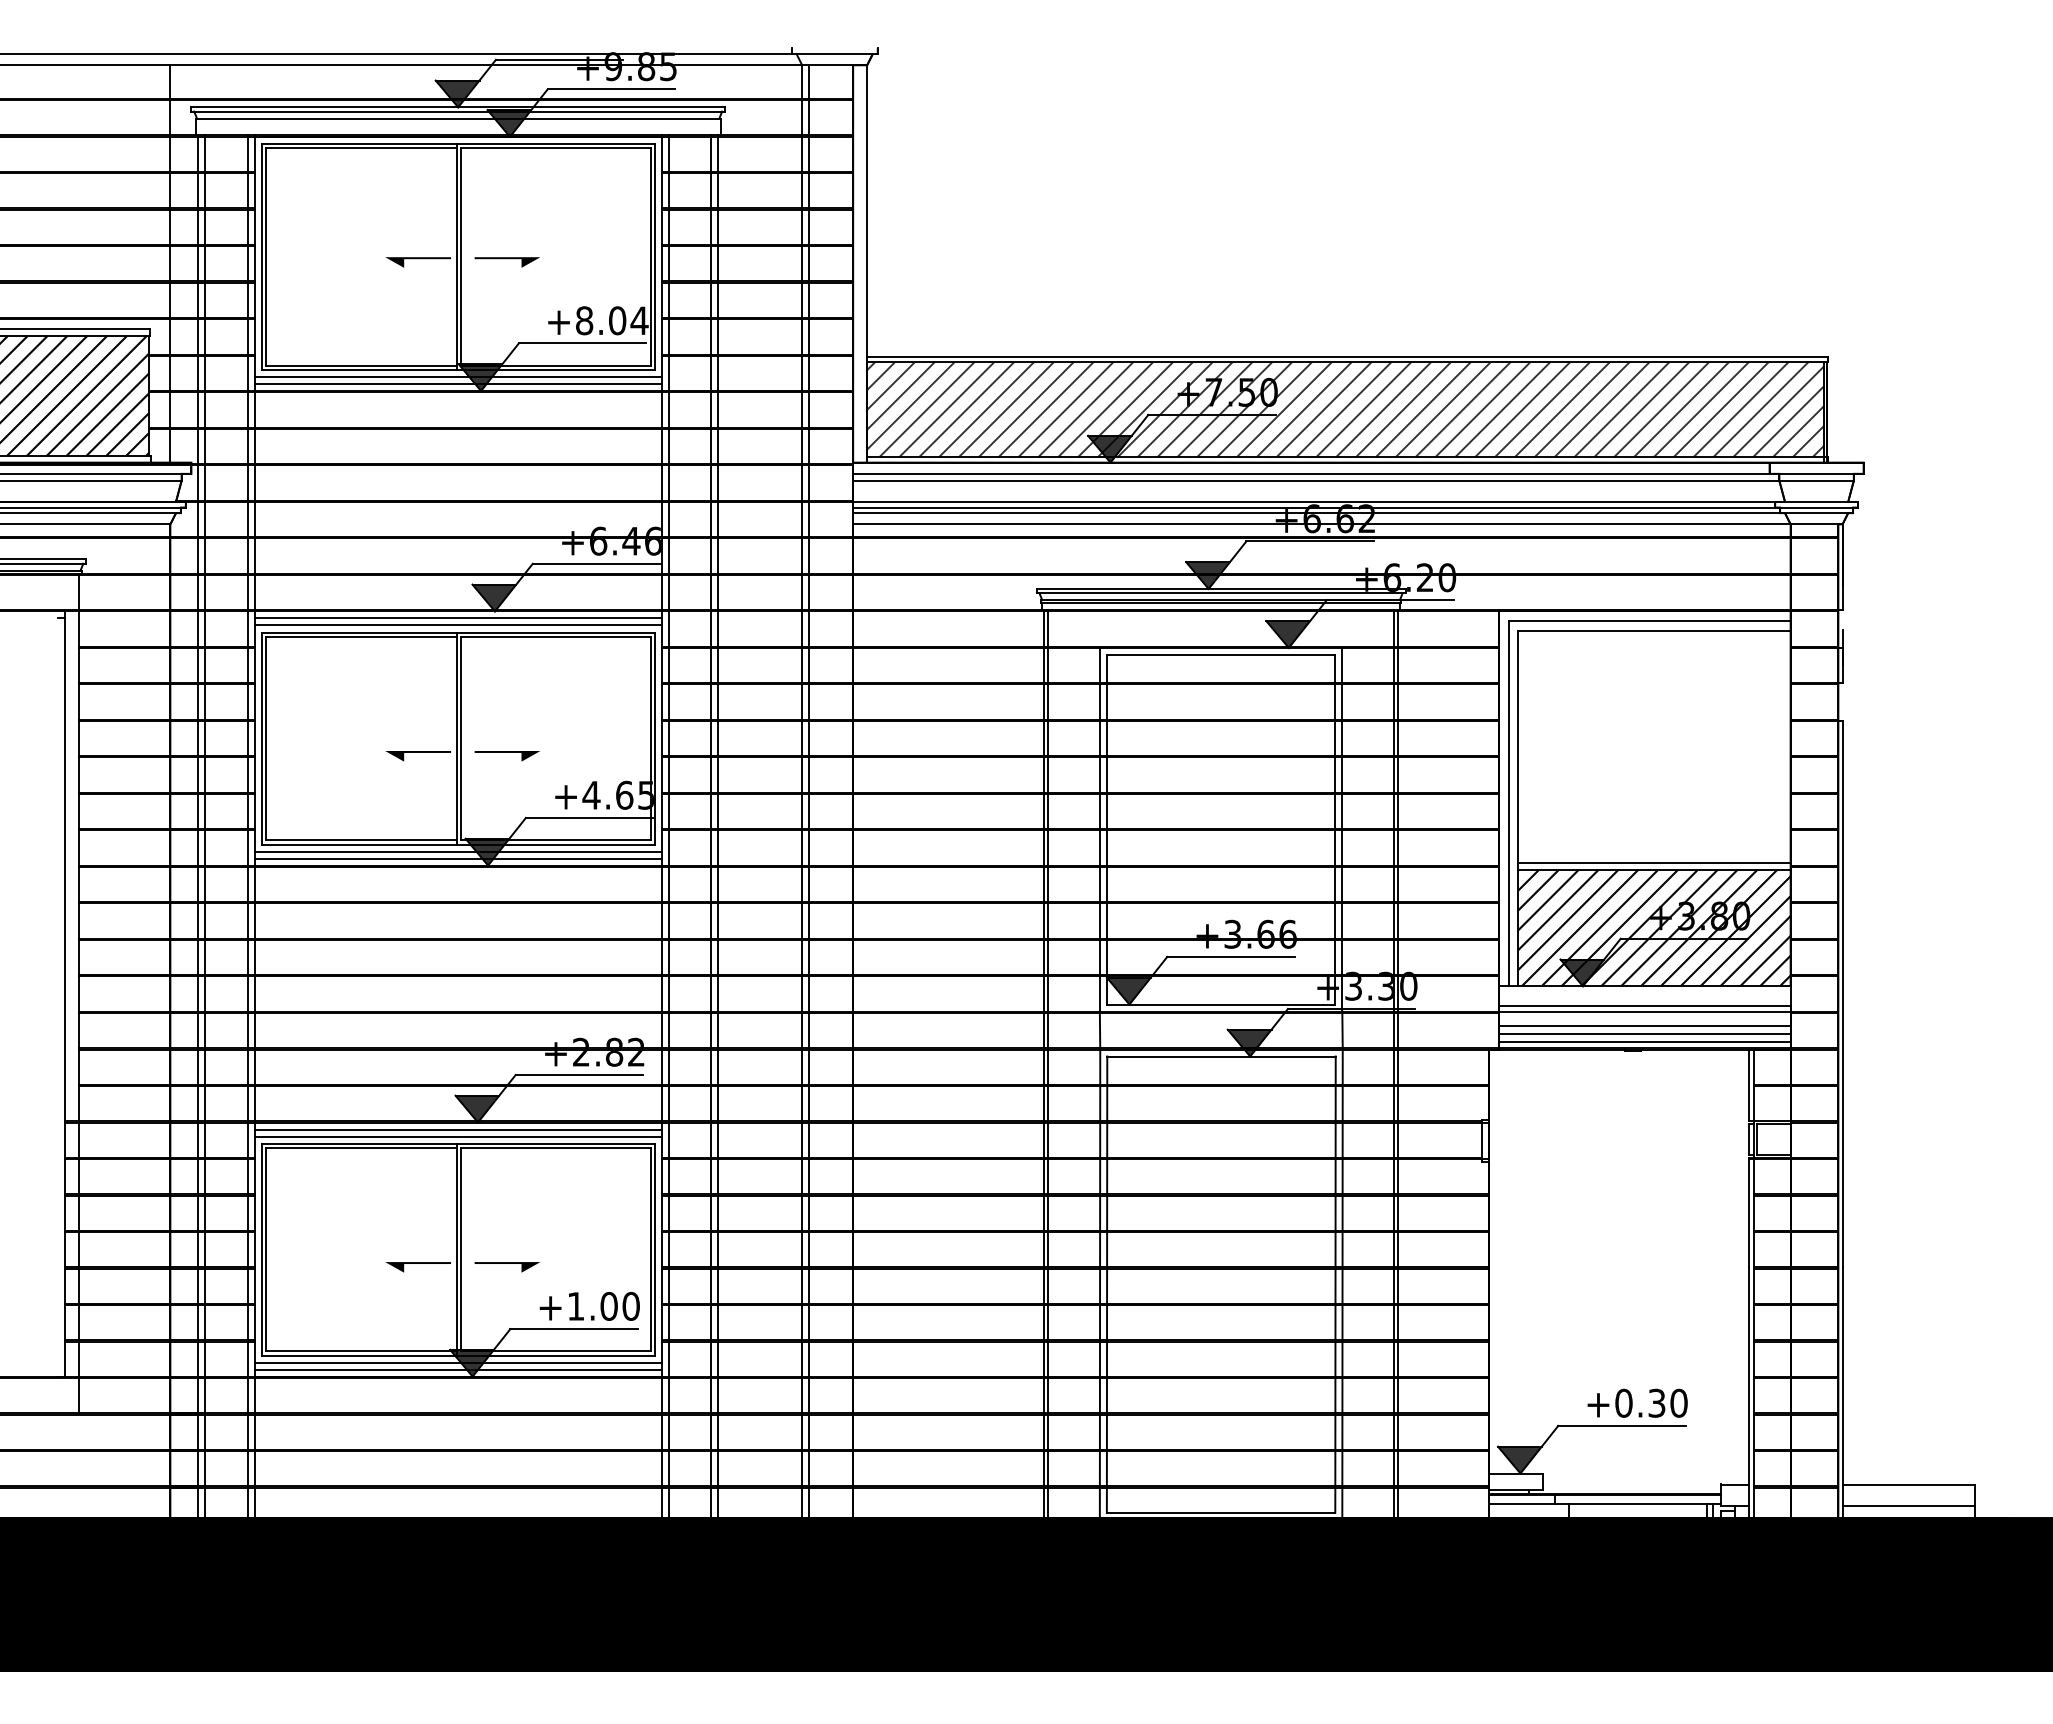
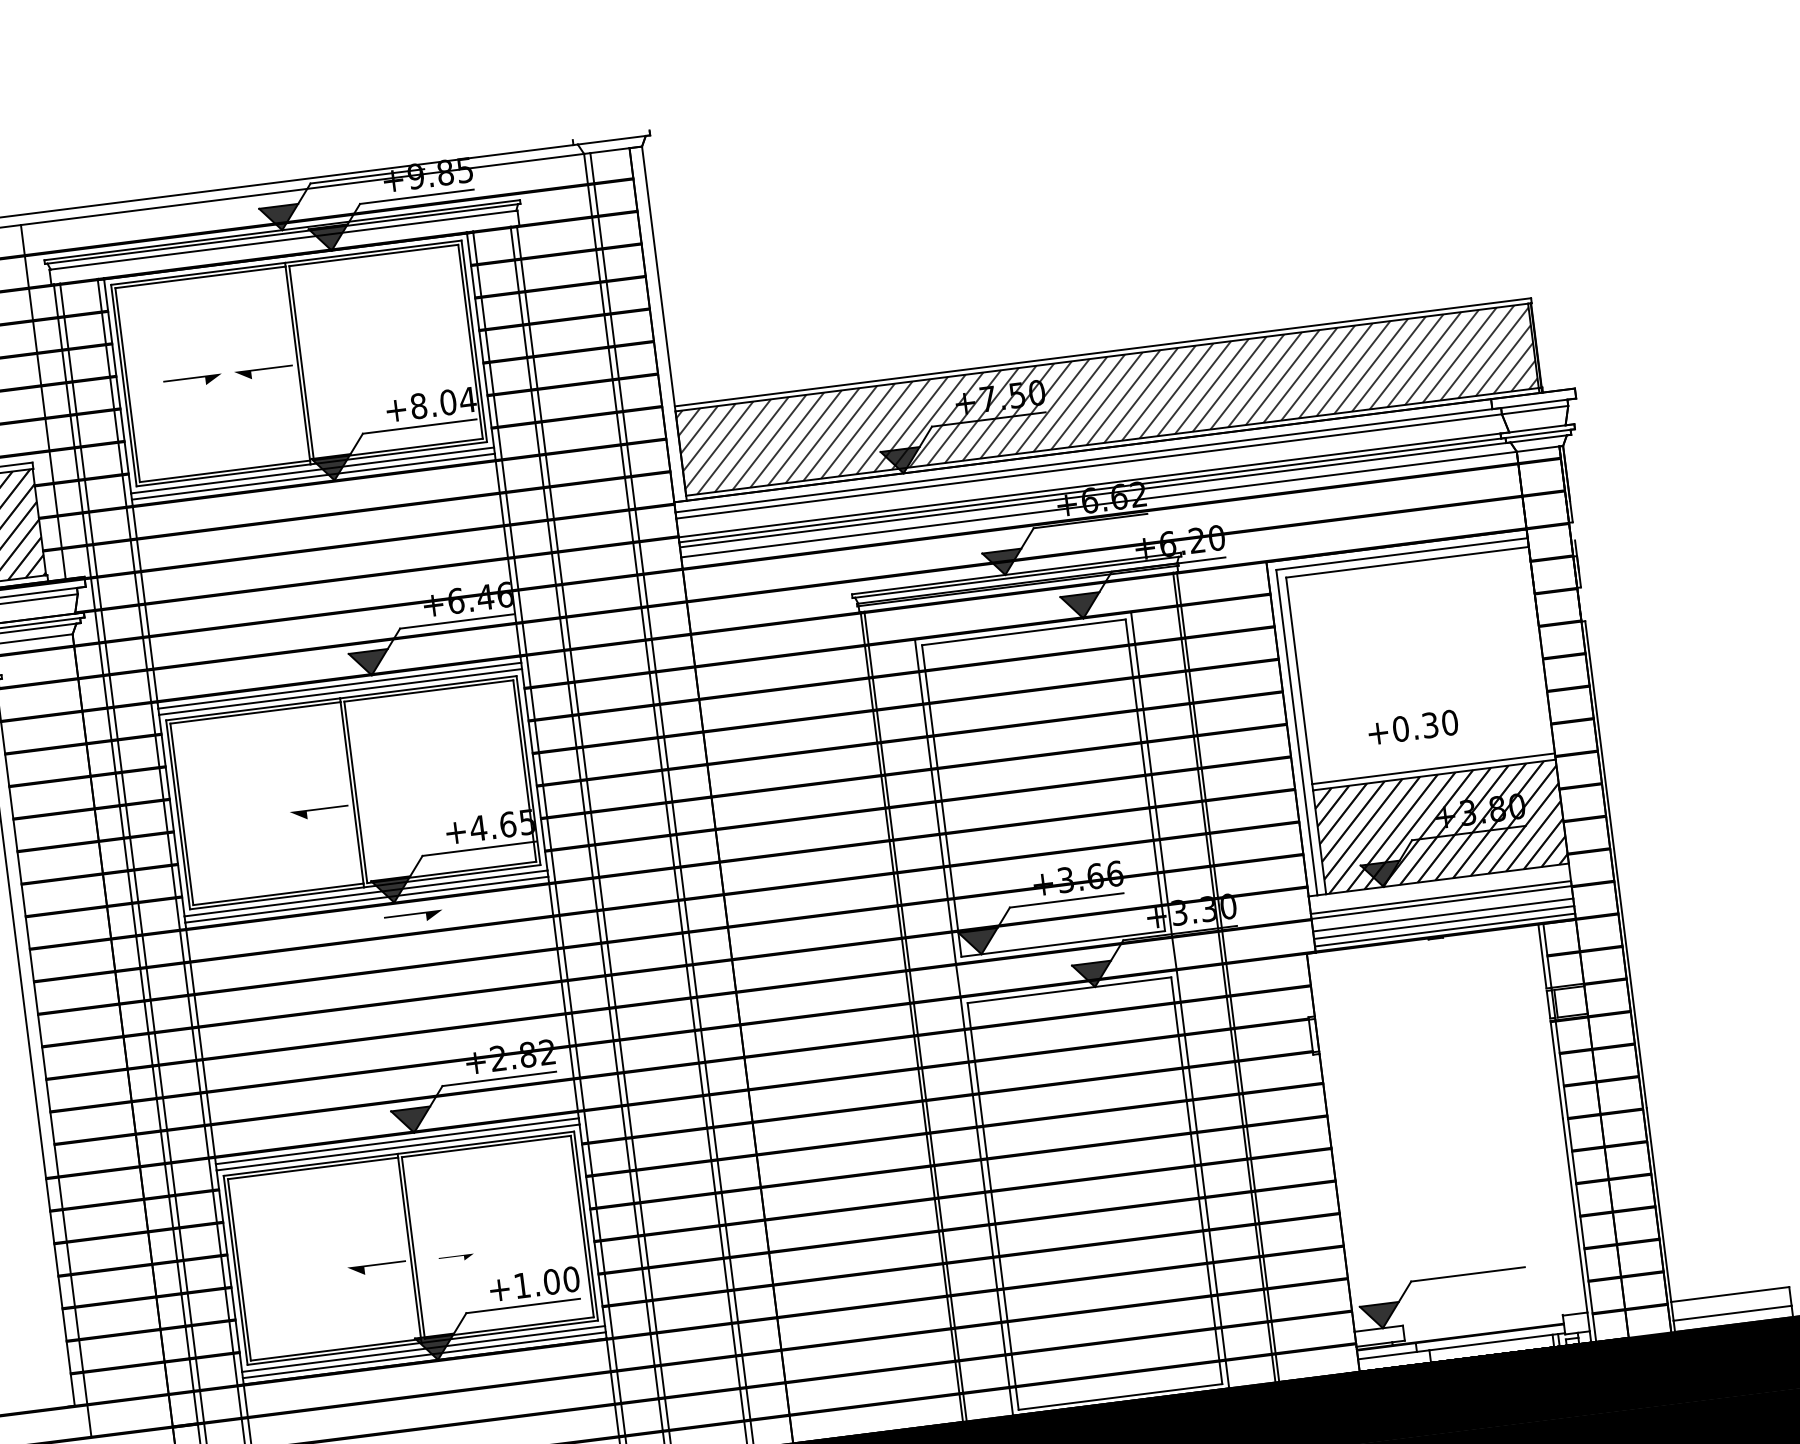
part: (506, 262) -> (192, 382), moved
part: (506, 756) -> (412, 918), moved
part: (506, 1267) -> (455, 1258), size x0.6
text: (1637, 1402) -> (1412, 726), moved

